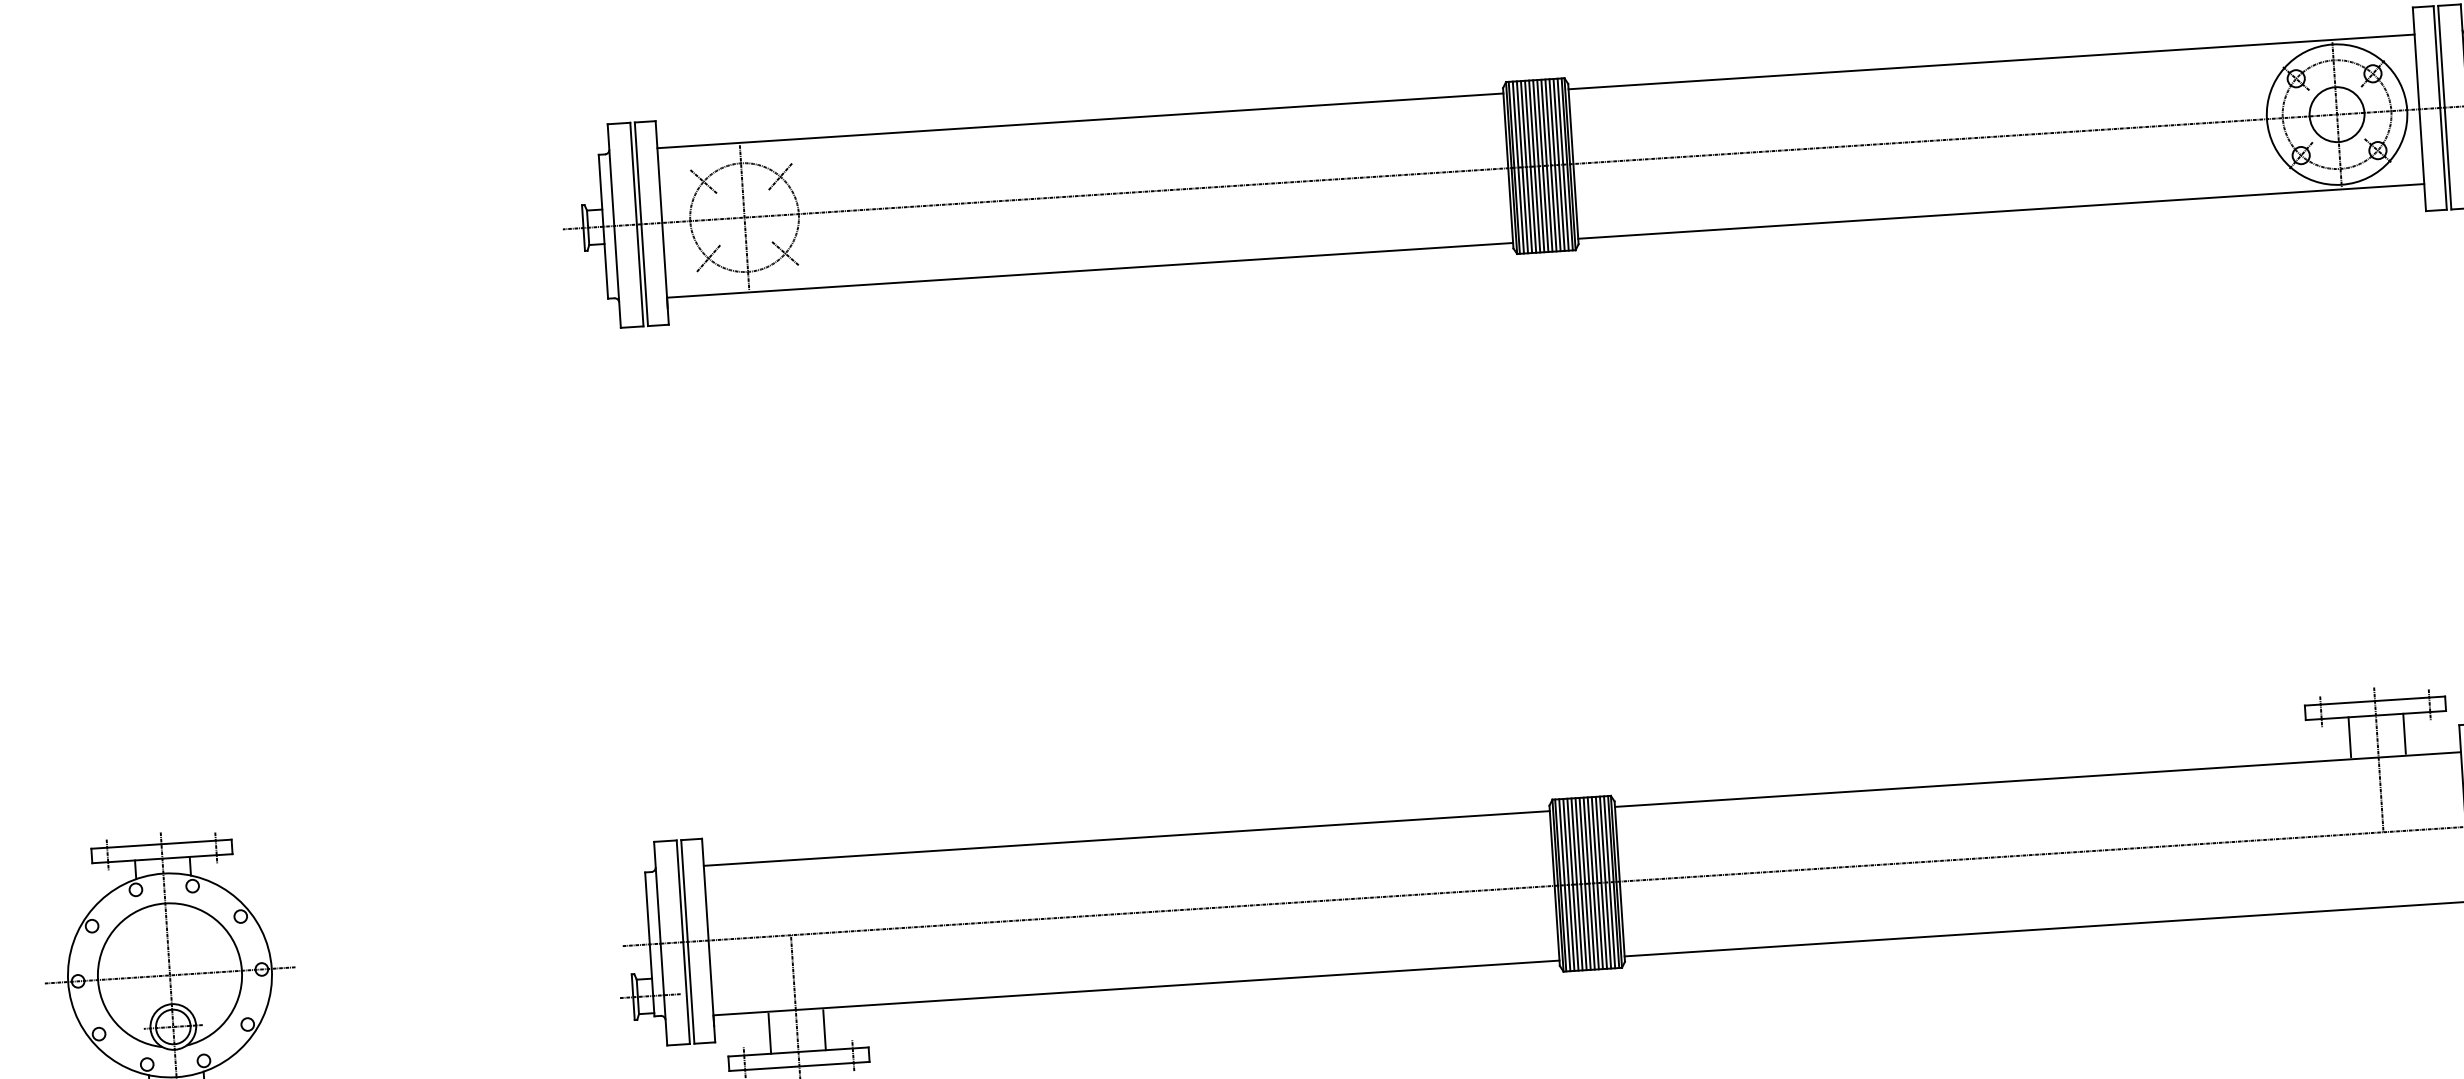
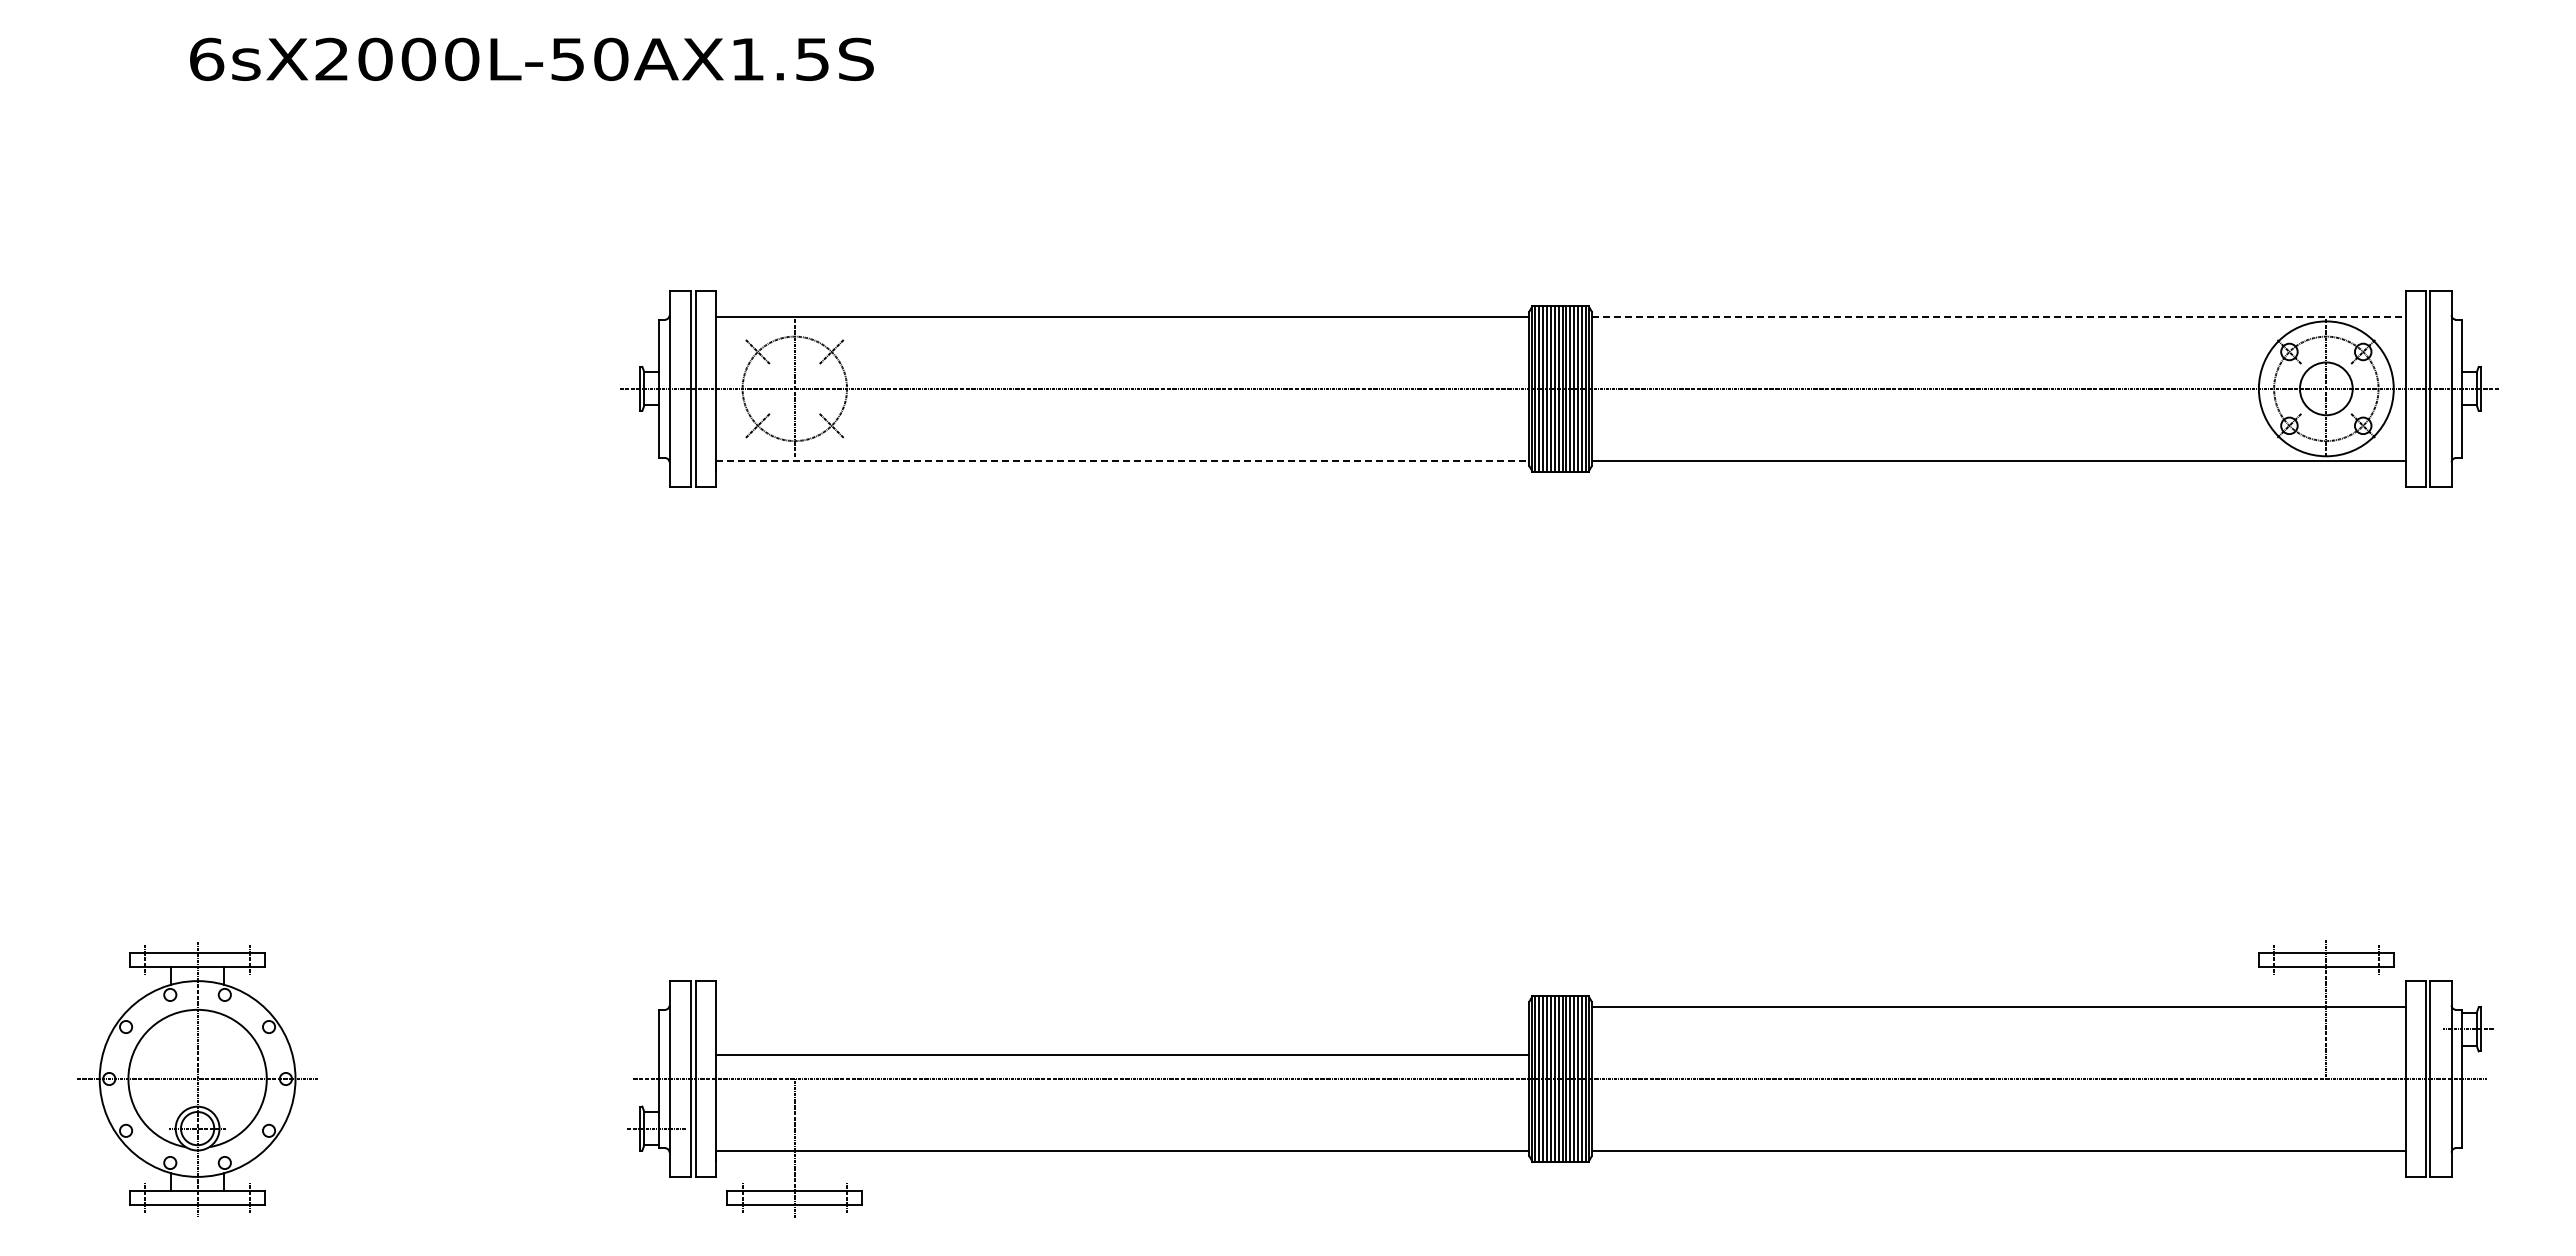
line: (1991, 62) -> (1998, 317), solid -> dashed
line: (1090, 270) -> (1122, 460), solid -> dashed
line: (2404, 733) -> (2352, 985), removed
line: (2349, 736) -> (2299, 985), removed
line: (1126, 838) -> (1122, 1055), moved
line: (824, 1029) -> (821, 1171), removed
line: (769, 1033) -> (768, 1171), removed

